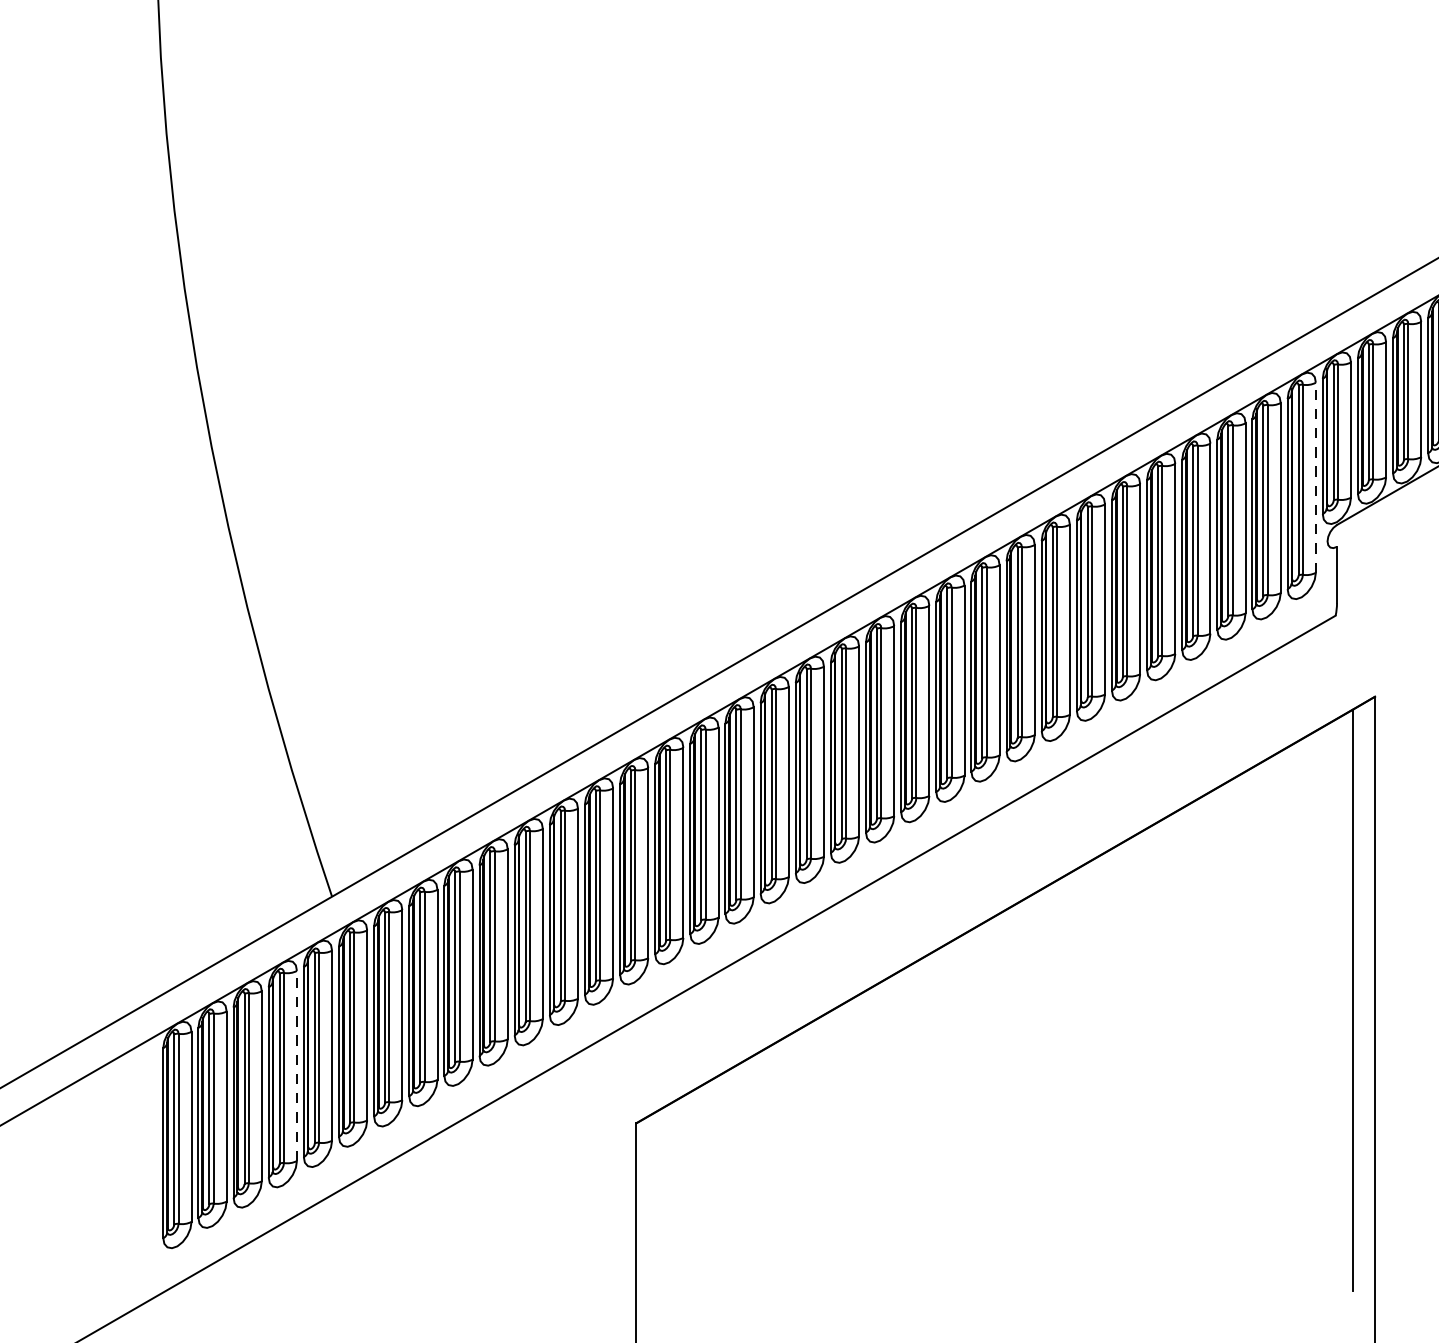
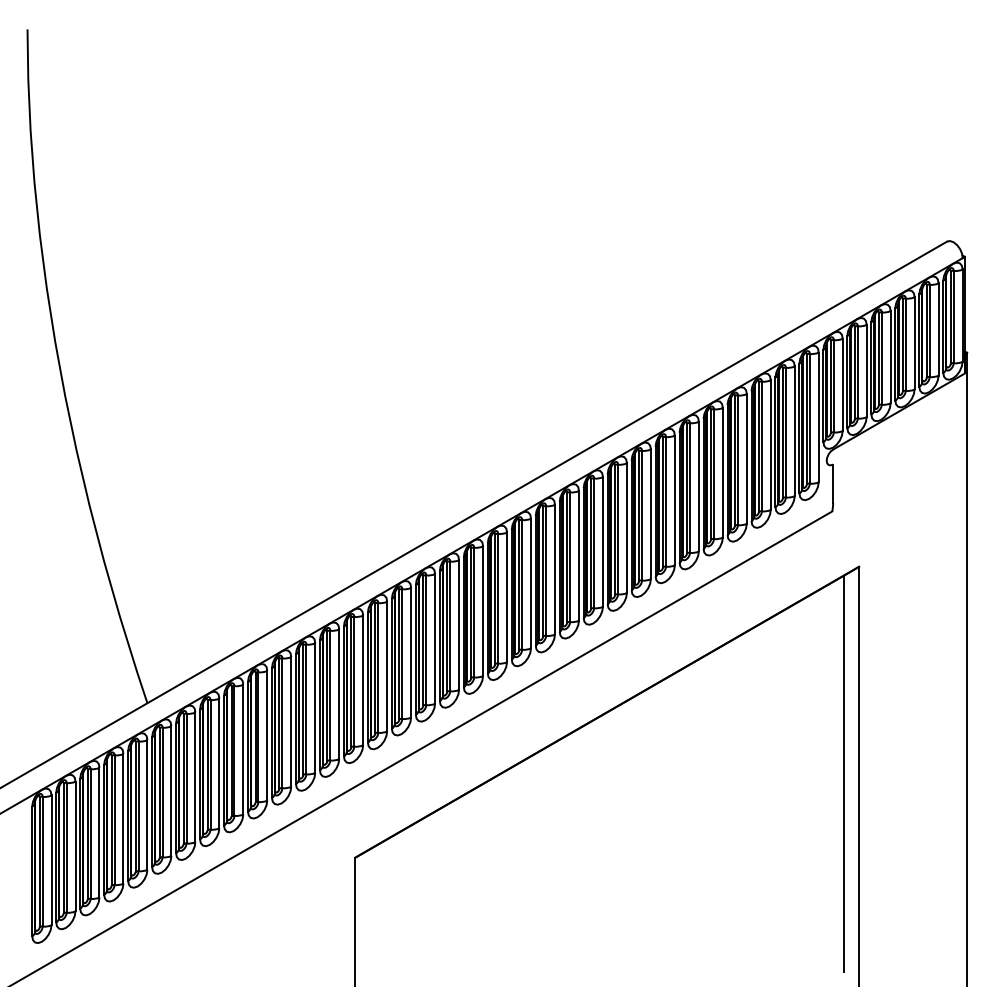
line: (1315, 477) -> (818, 417), dashed -> solid
line: (297, 1065) -> (123, 818), dashed -> solid

